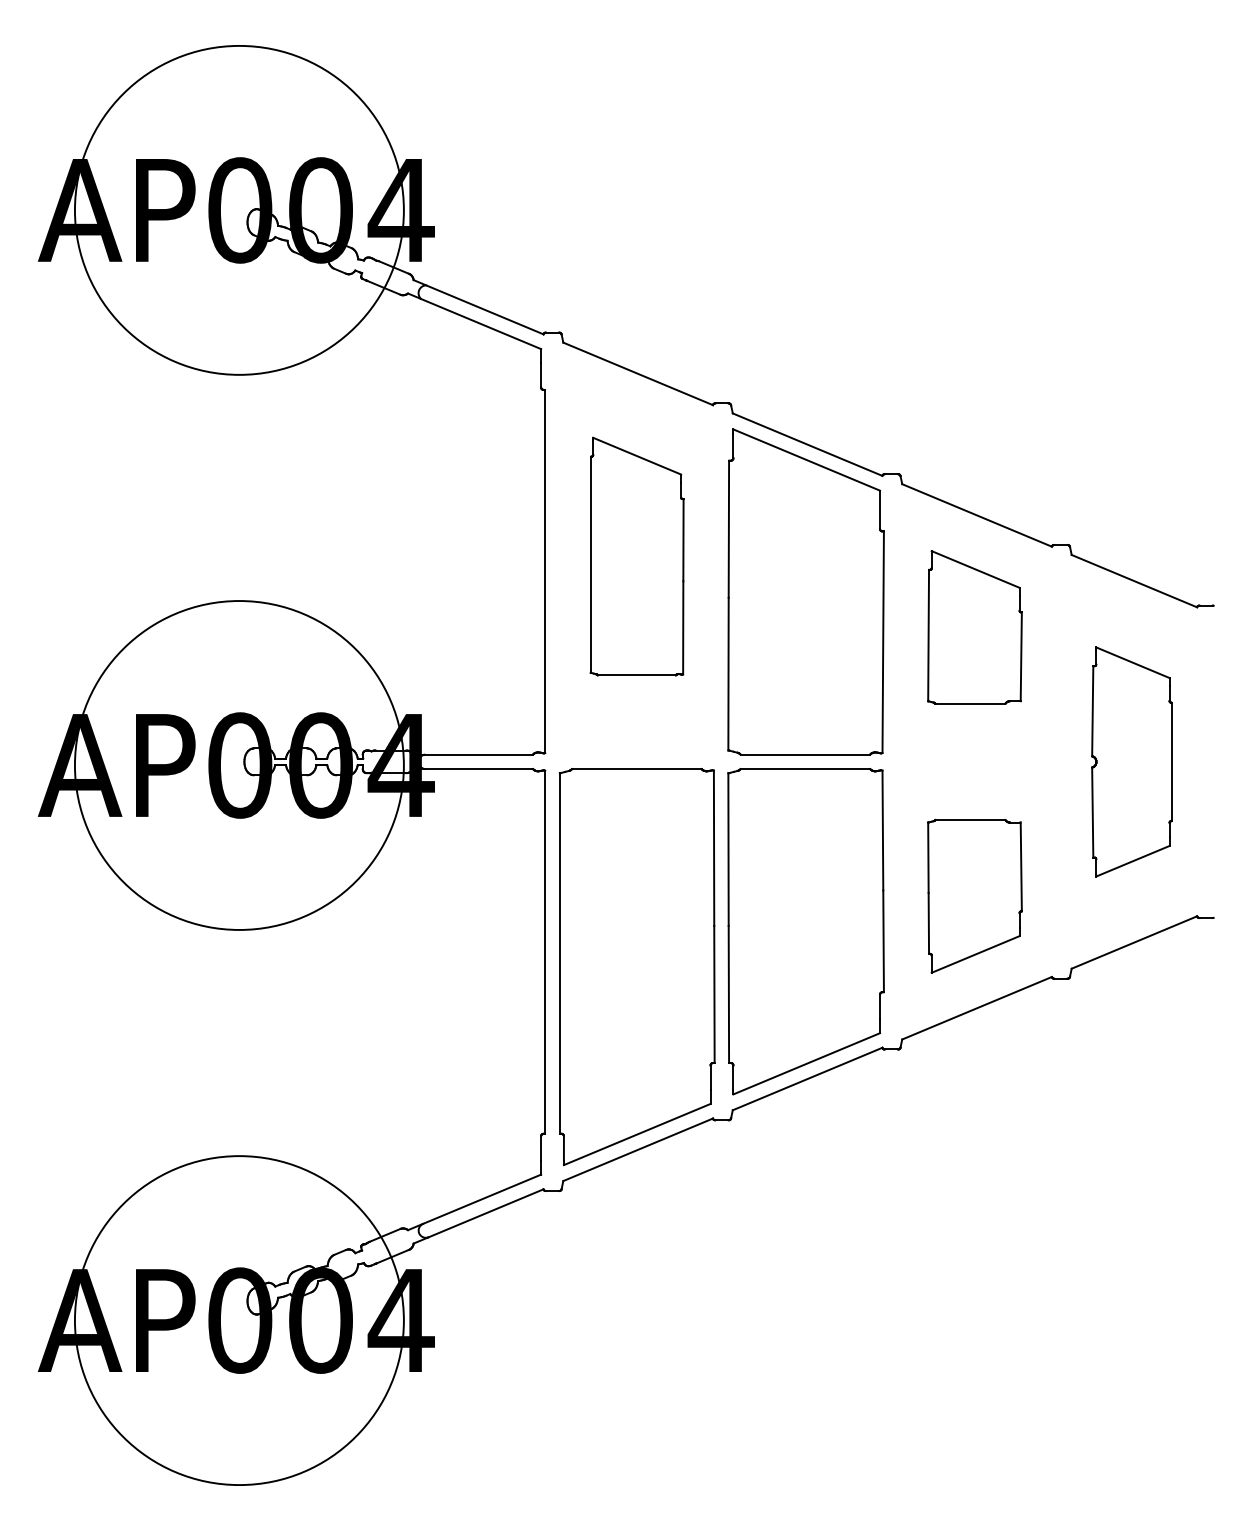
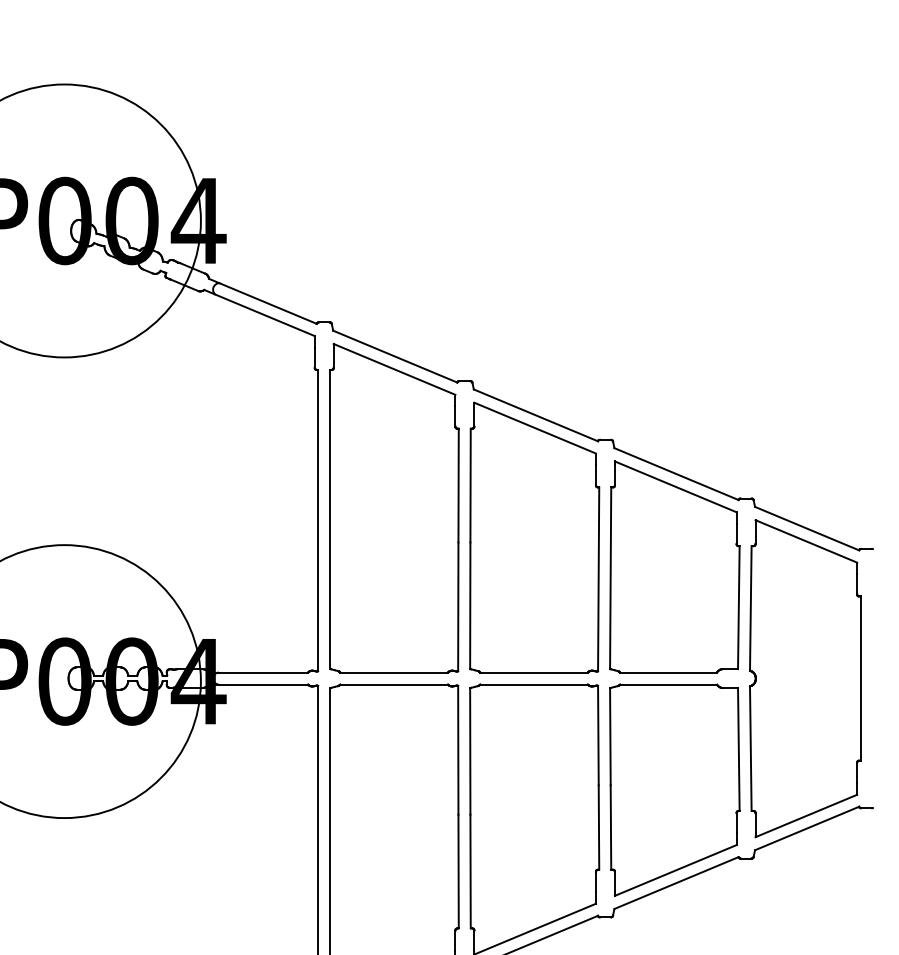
part: (636, 556) -> (393, 508), size x1.67
part: (974, 627) -> (674, 567), size x1.67
part: (1131, 761) -> (804, 678), size x1.67
part: (974, 896) -> (674, 790), size x1.67

